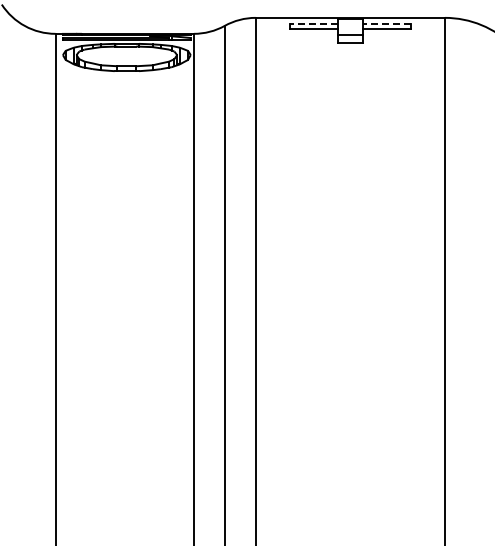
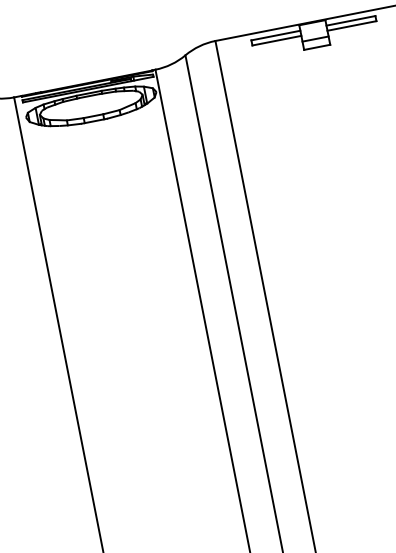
line: (313, 23) -> (275, 35), dashed -> solid
line: (387, 23) -> (351, 20), dashed -> solid

